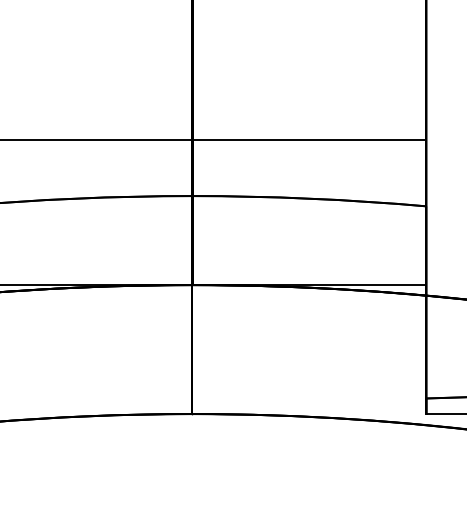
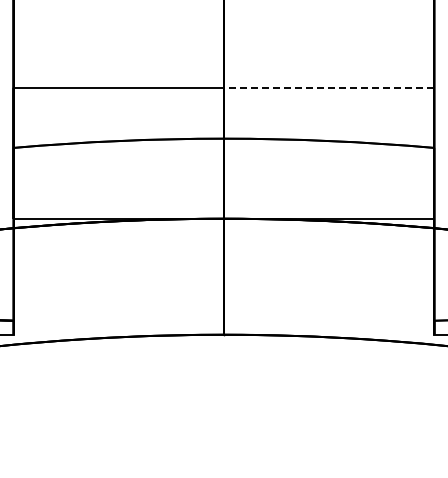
line: (308, 139) -> (328, 87), solid -> dashed

